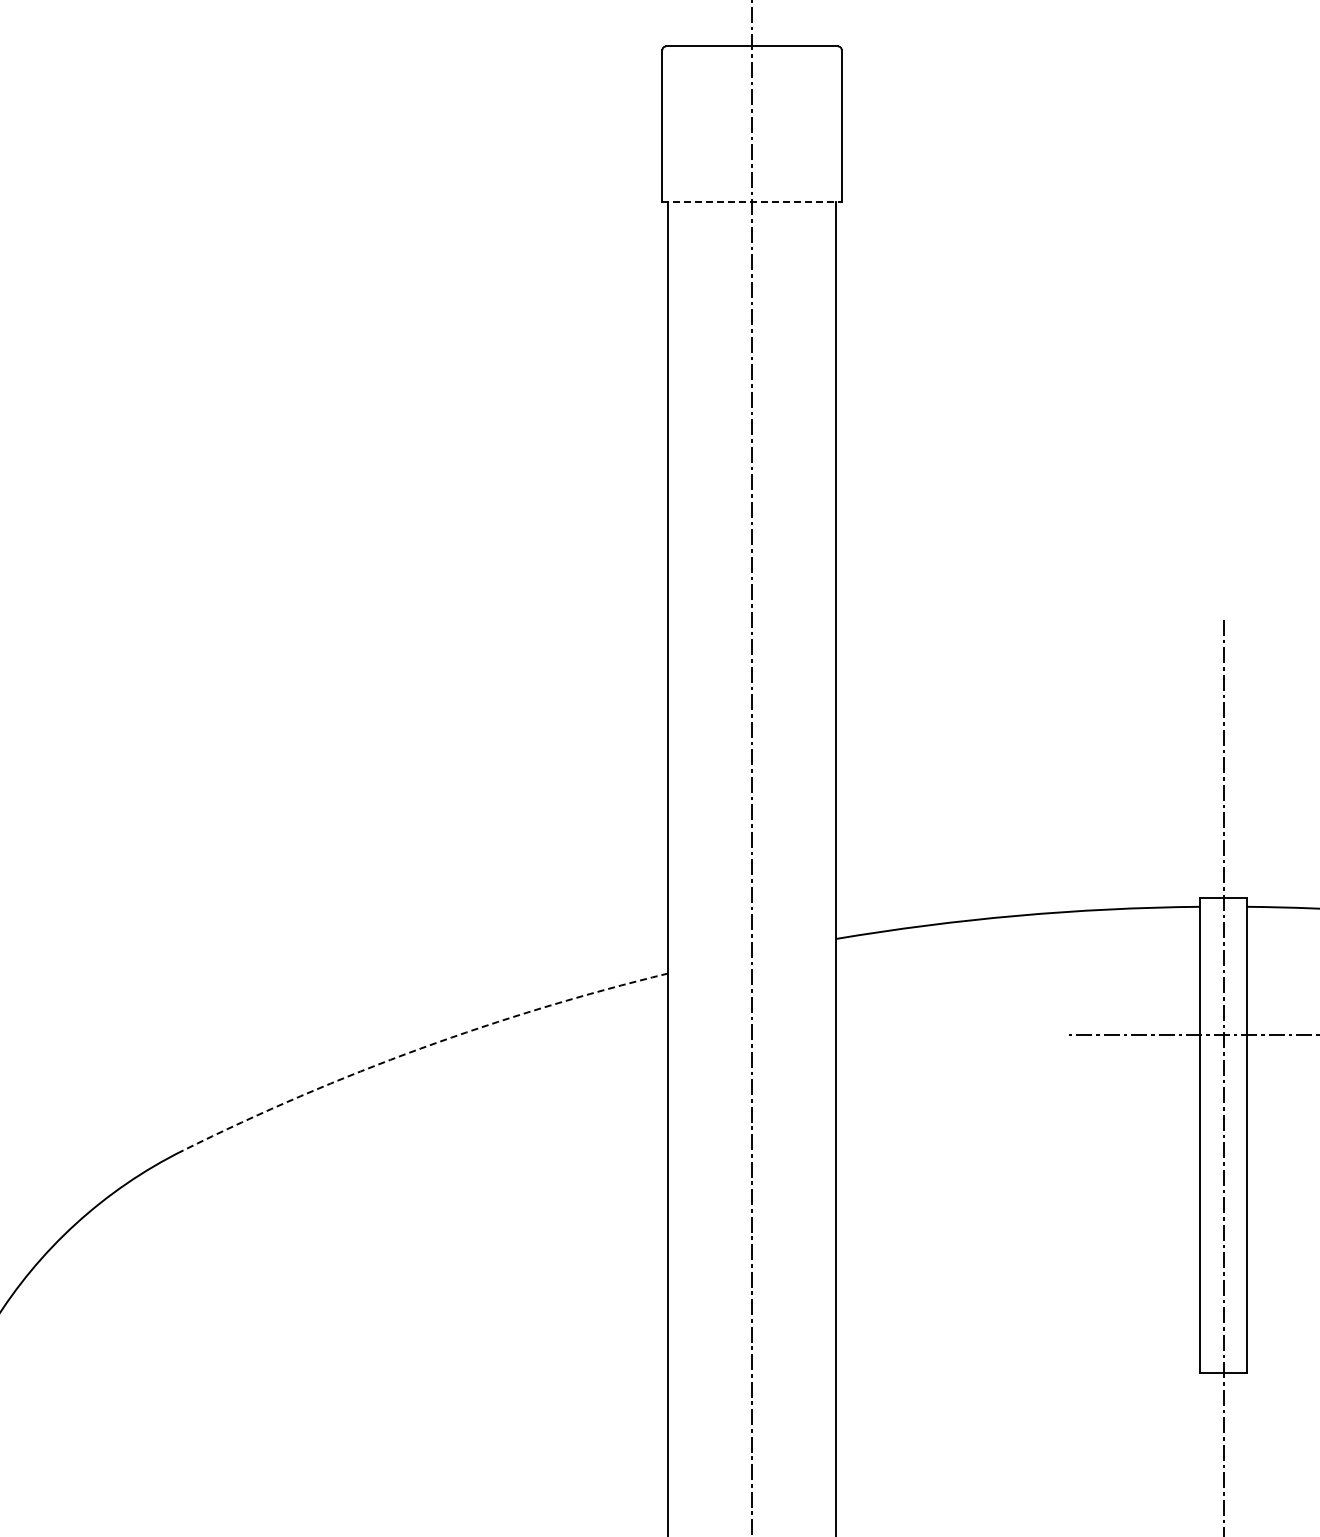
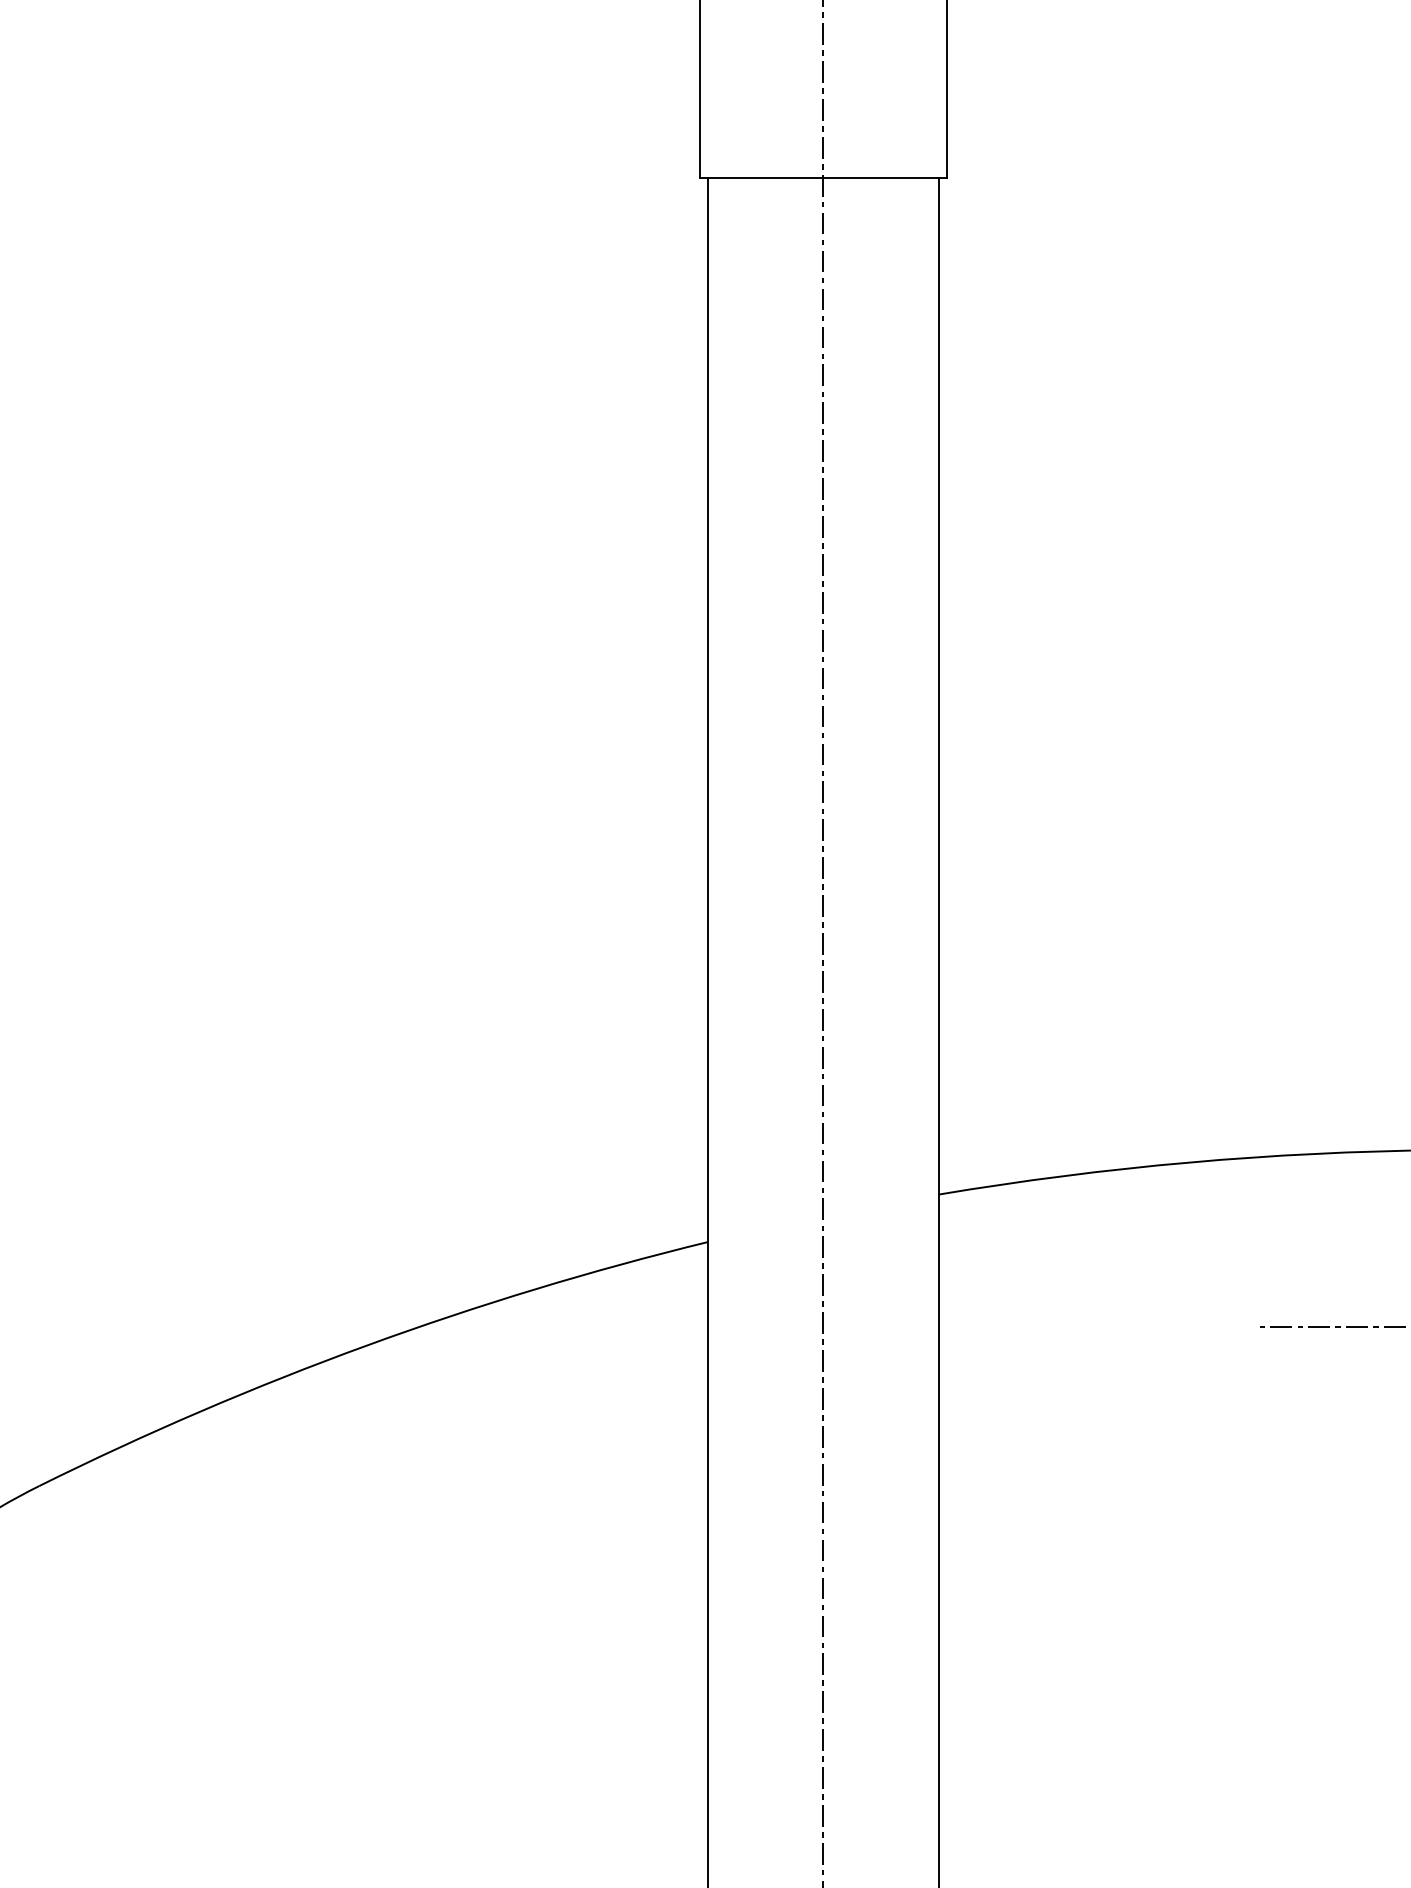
line: (752, 201) -> (823, 177), dashed -> solid
arc: (420, 1048) -> (366, 1345), dashed -> solid

